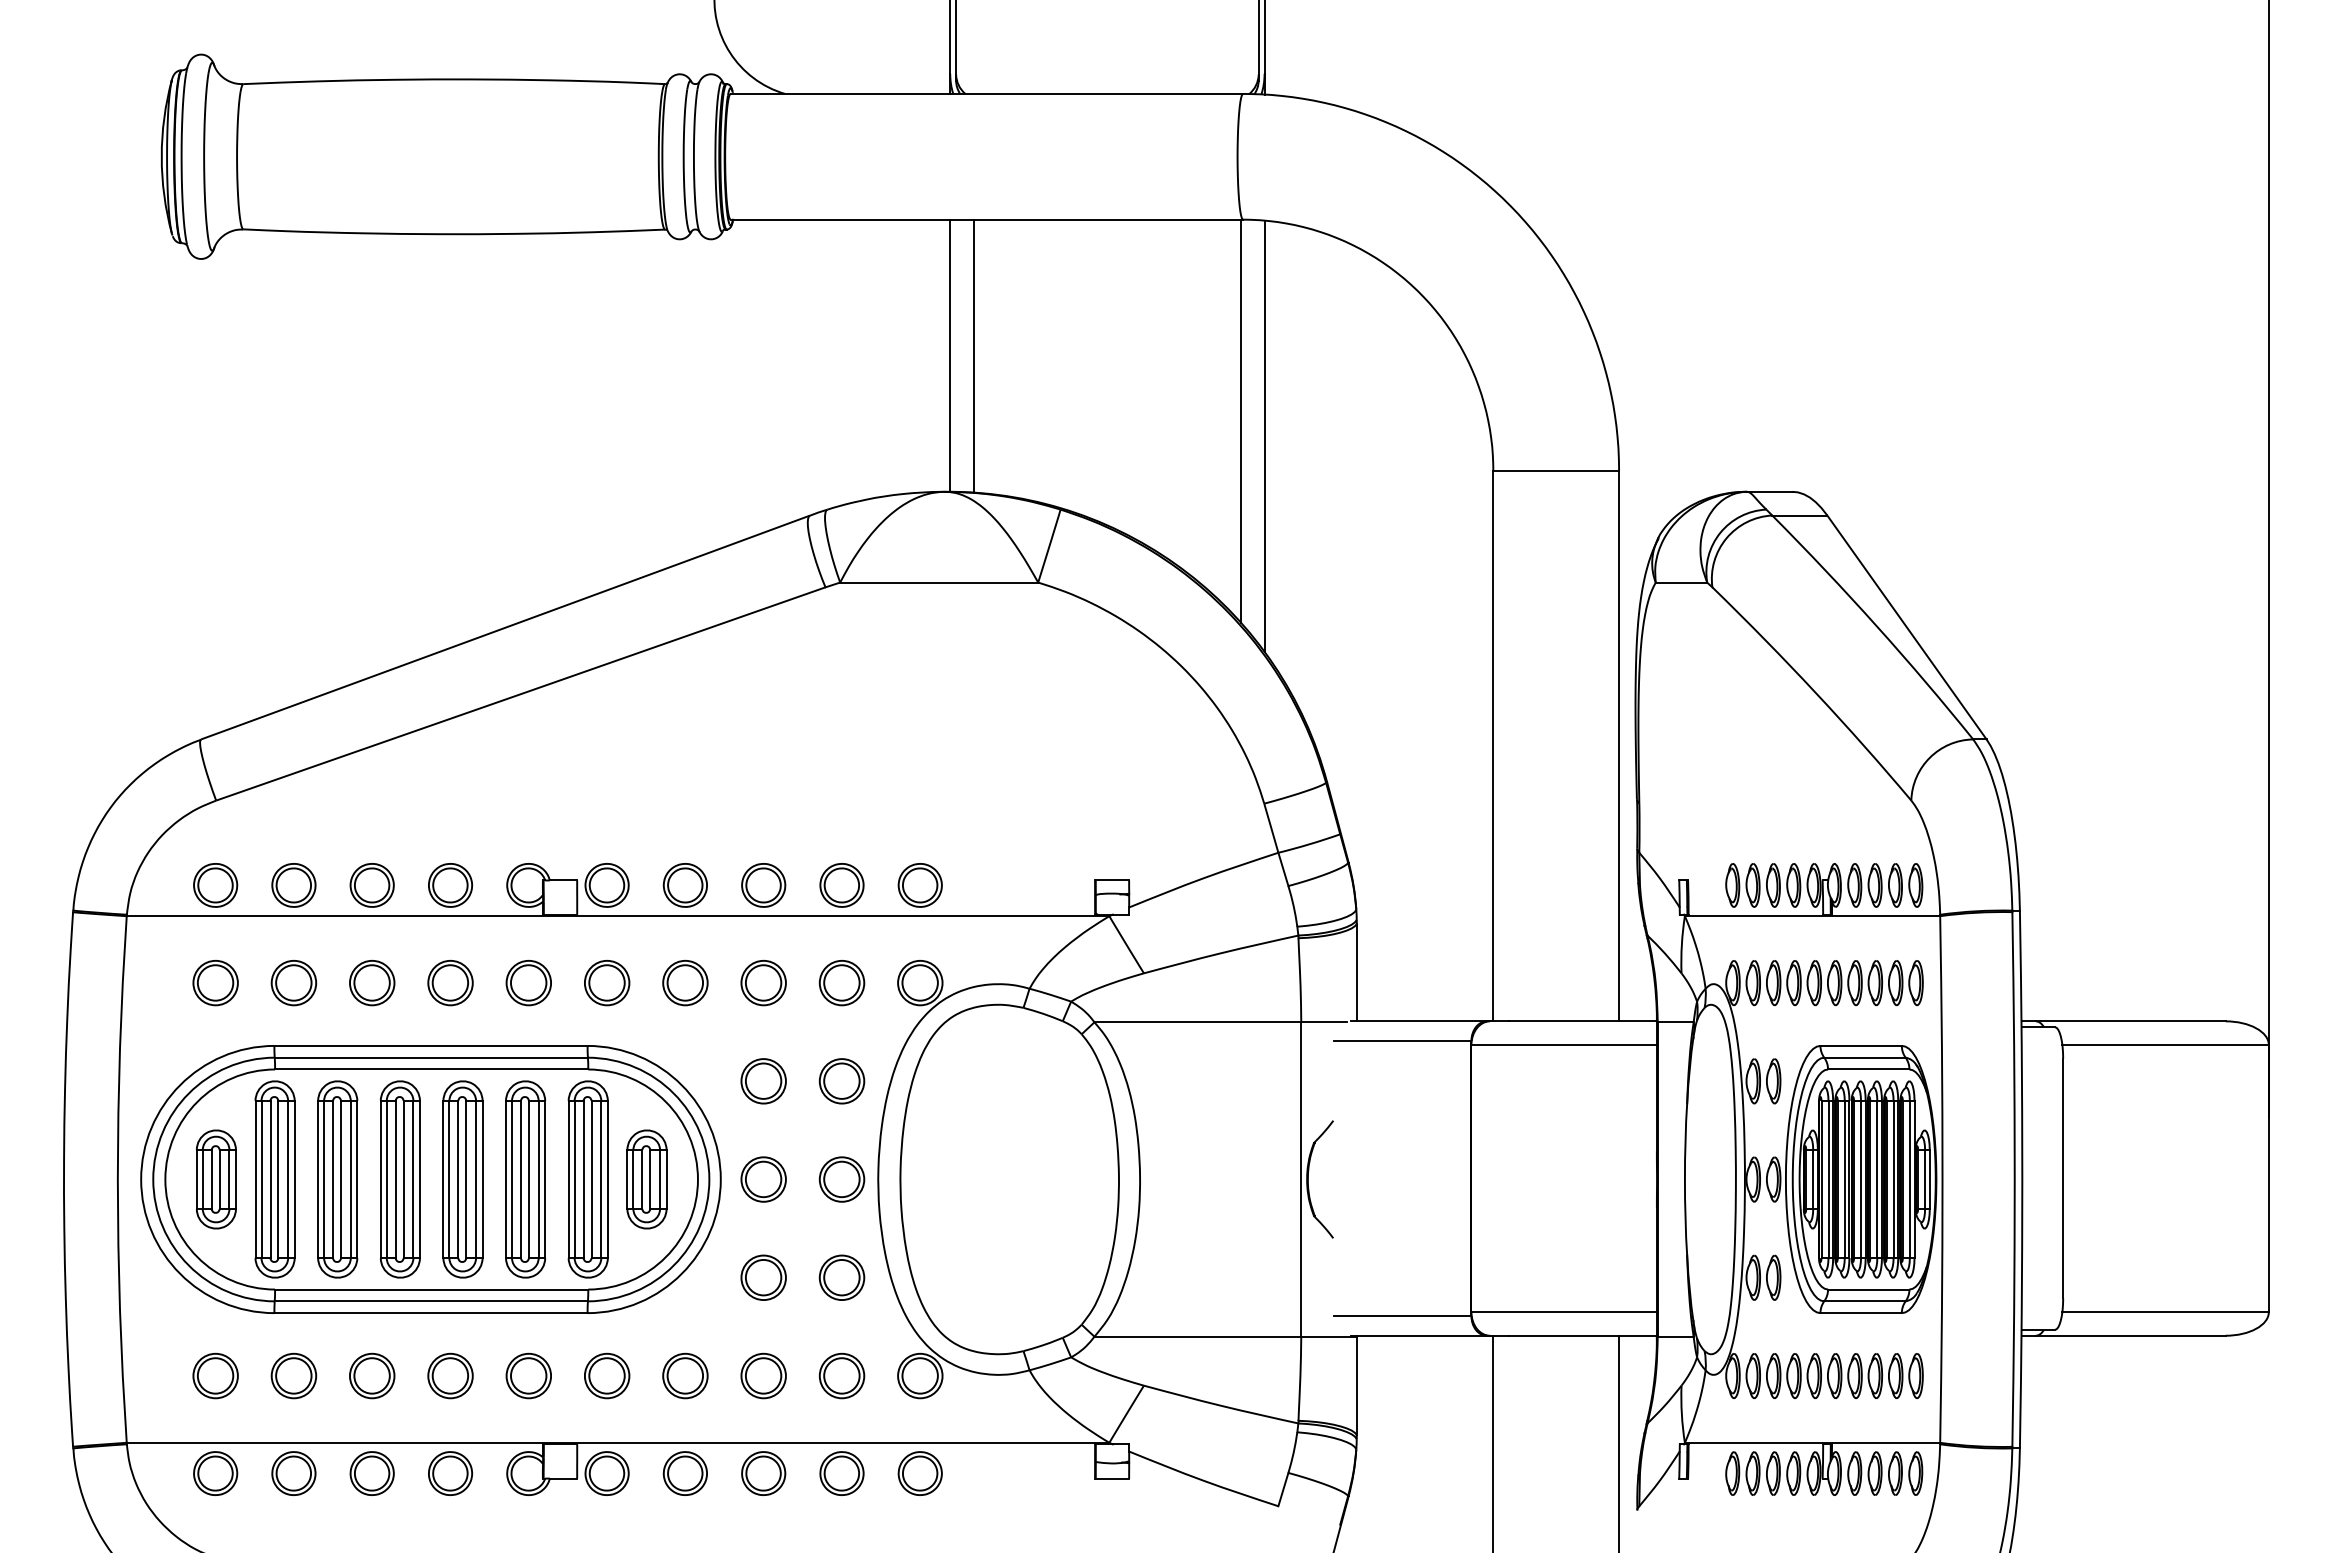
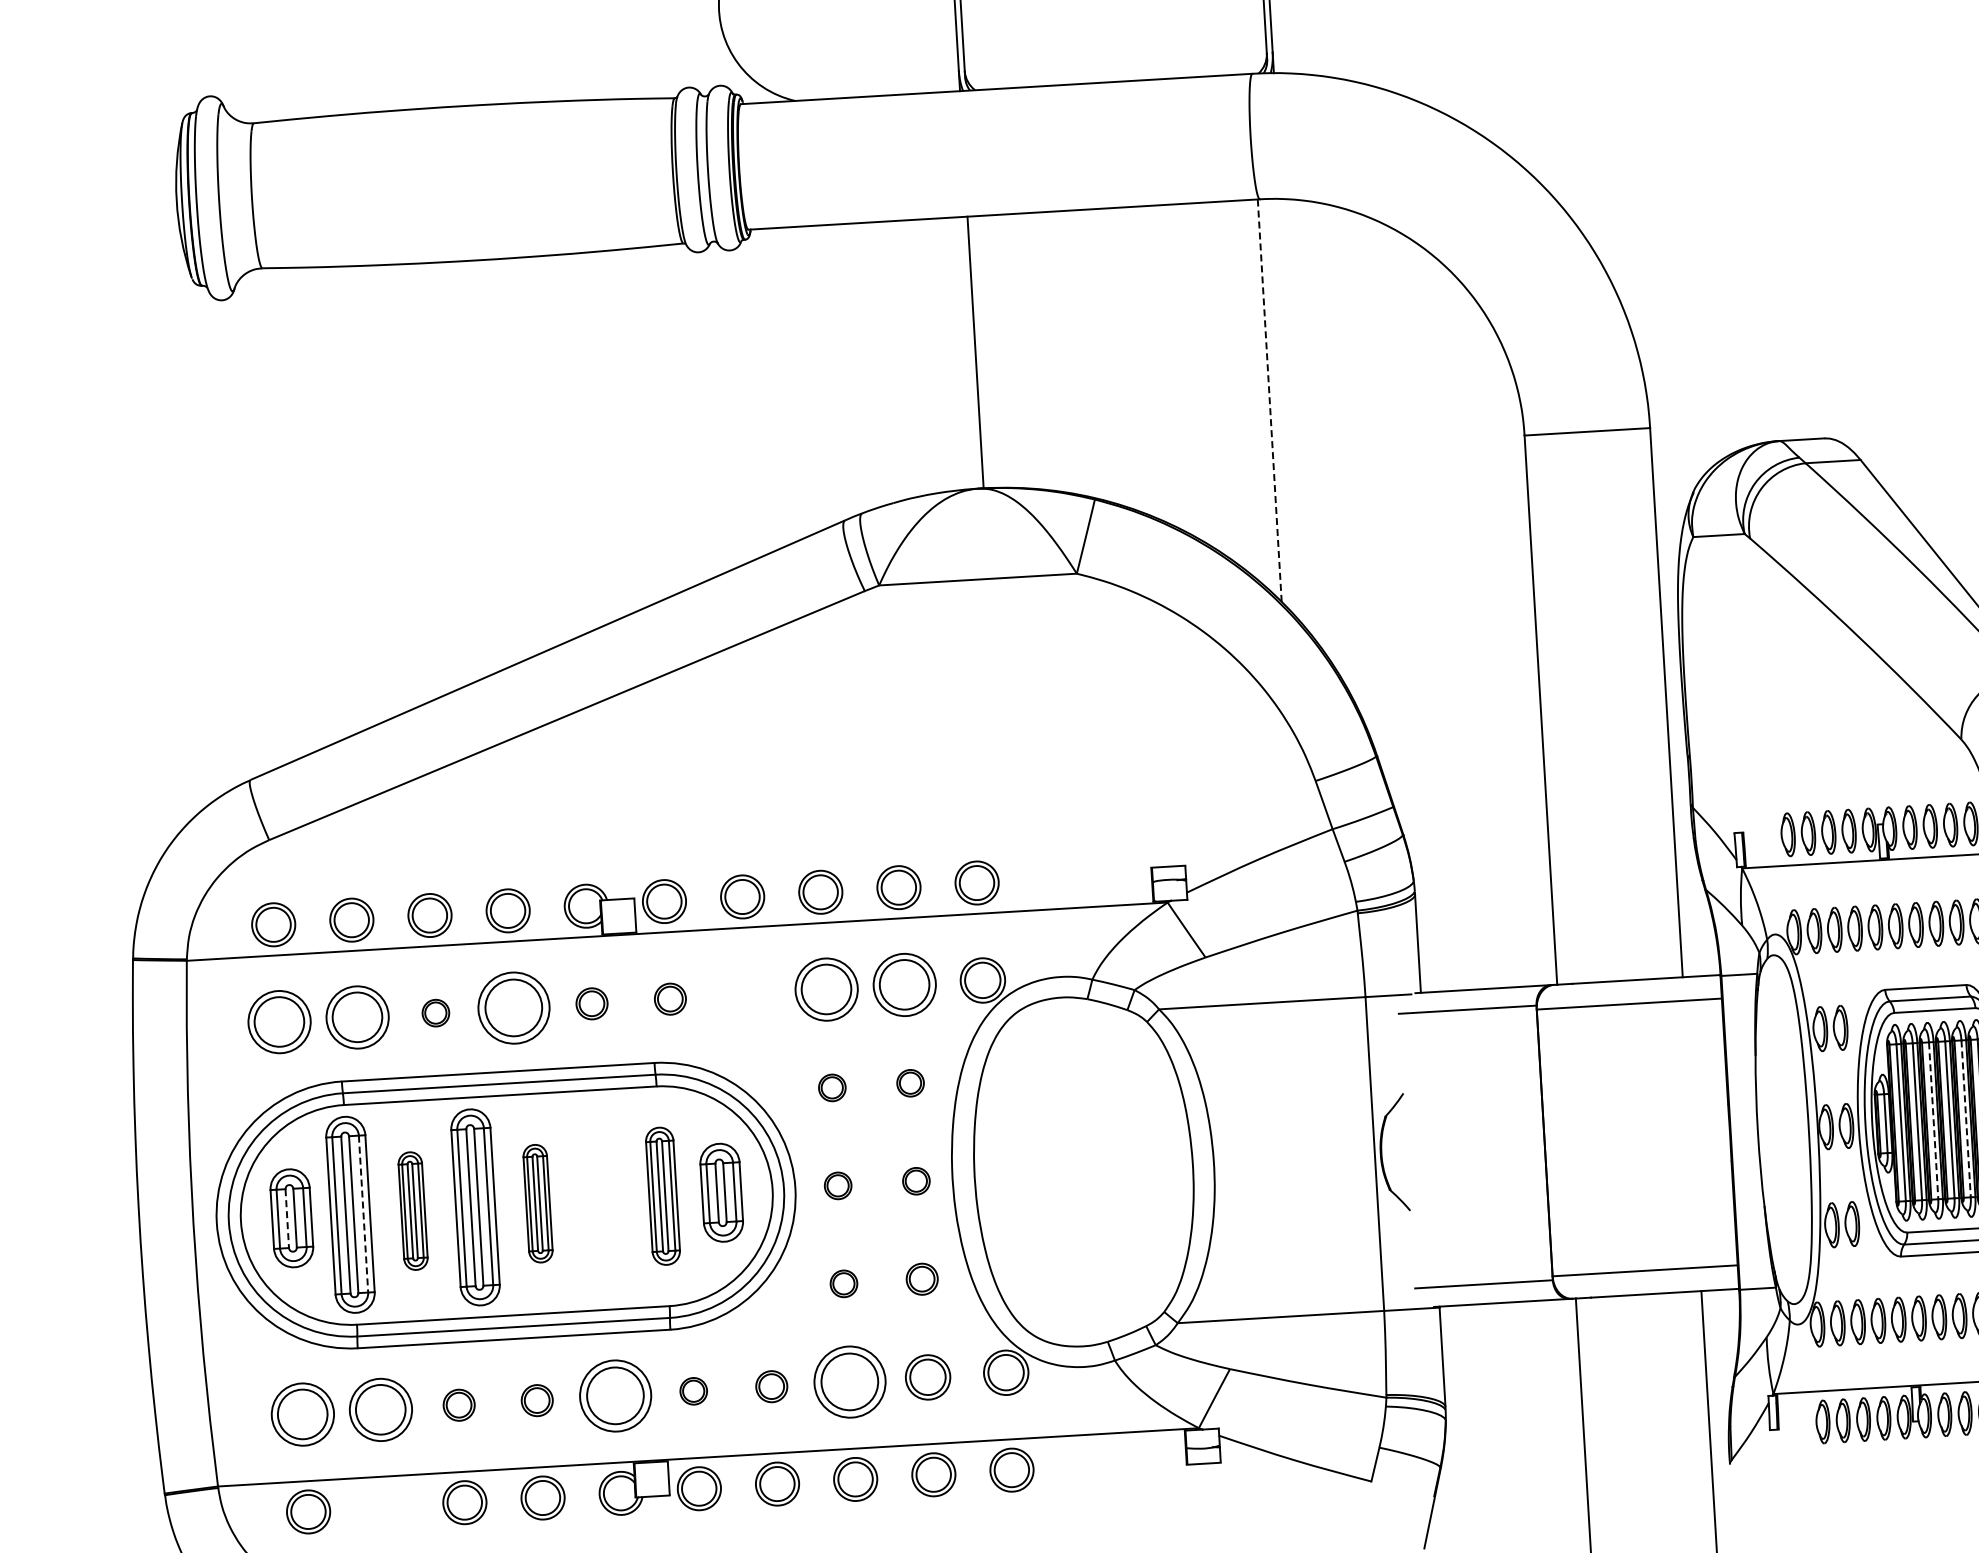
line: (973, 355) -> (998, 350), removed
line: (1241, 421) -> (1270, 400), solid -> dashed
line: (1264, 435) -> (1294, 413), removed
part: (215, 983) -> (279, 1022), size x1.4
part: (293, 983) -> (357, 1018), size x1.4
part: (372, 983) -> (436, 1013), size x0.6
part: (450, 983) -> (513, 1008), size x1.6
part: (528, 983) -> (591, 1004), size x0.7
part: (607, 983) -> (670, 999), size x0.7
part: (685, 983) -> (748, 994), removed
part: (763, 983) -> (826, 990), size x1.4
part: (841, 983) -> (904, 985), size x1.4
part: (763, 1081) -> (832, 1088), size x0.6
part: (841, 1081) -> (910, 1083), size x0.6
line: (288, 1179) -> (363, 1214), solid -> dashed
part: (337, 1179) -> (412, 1211), size x0.6
part: (462, 1179) -> (537, 1203), size x0.6
part: (525, 1179) -> (600, 1199), removed
part: (587, 1179) -> (662, 1196), size x0.7
part: (763, 1179) -> (838, 1185), size x0.6
part: (841, 1179) -> (915, 1181), size x0.6
line: (1861, 1179) -> (1934, 1120), solid -> dashed
line: (1893, 1179) -> (1966, 1118), solid -> dashed
line: (211, 1180) -> (287, 1219), solid -> dashed
part: (763, 1277) -> (843, 1283), size x0.6
part: (841, 1277) -> (921, 1279), size x0.7
part: (215, 1375) -> (302, 1414), size x1.4
part: (293, 1375) -> (380, 1409), size x1.4
part: (372, 1375) -> (459, 1404), size x0.7
part: (450, 1375) -> (537, 1400), size x0.7
part: (528, 1375) -> (615, 1395), size x1.6
part: (607, 1375) -> (693, 1390), size x0.6
part: (685, 1375) -> (771, 1386), size x0.7
part: (763, 1375) -> (849, 1381), size x1.6
part: (293, 1473) -> (386, 1507), removed

